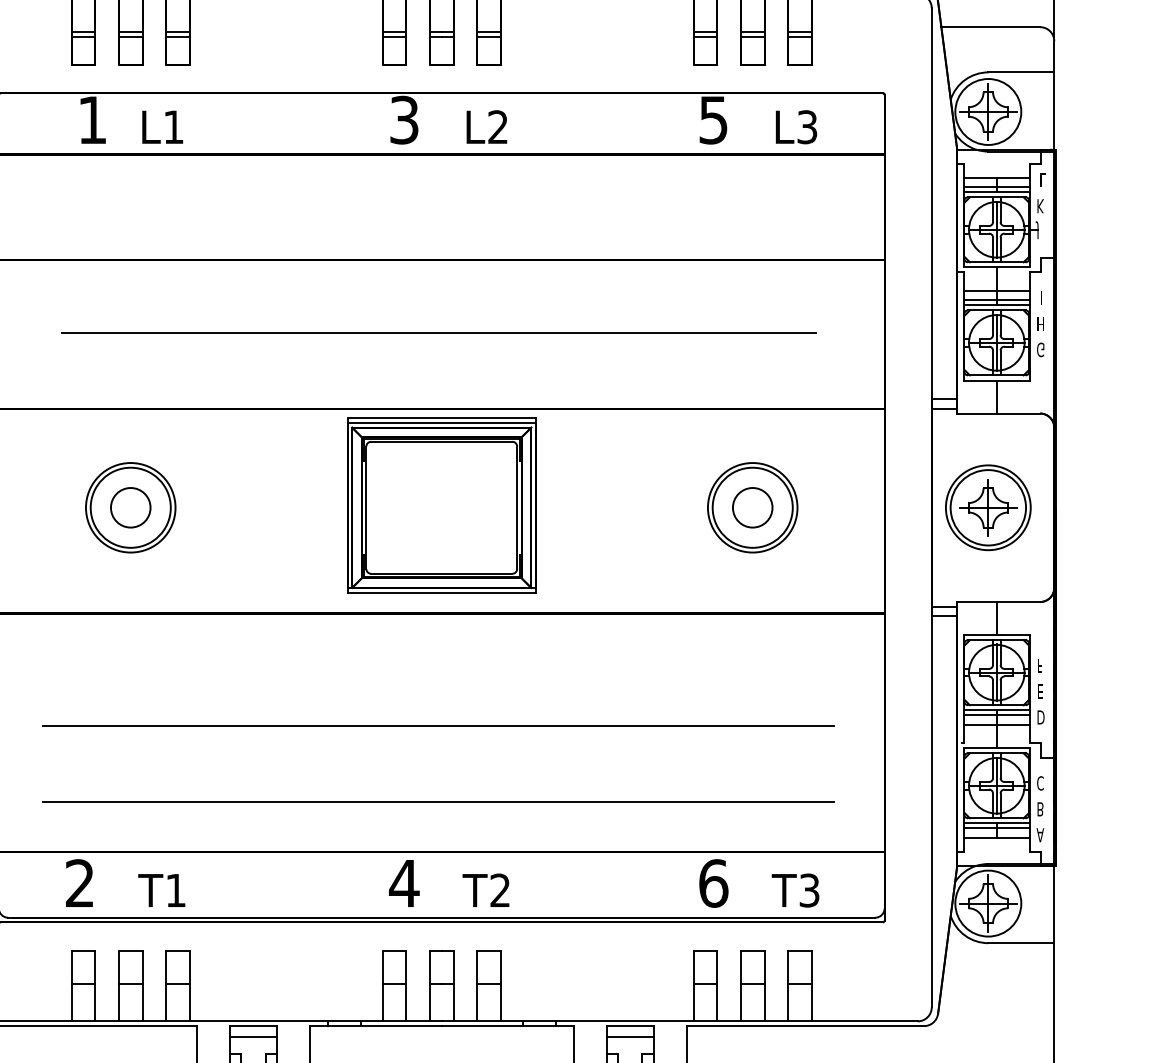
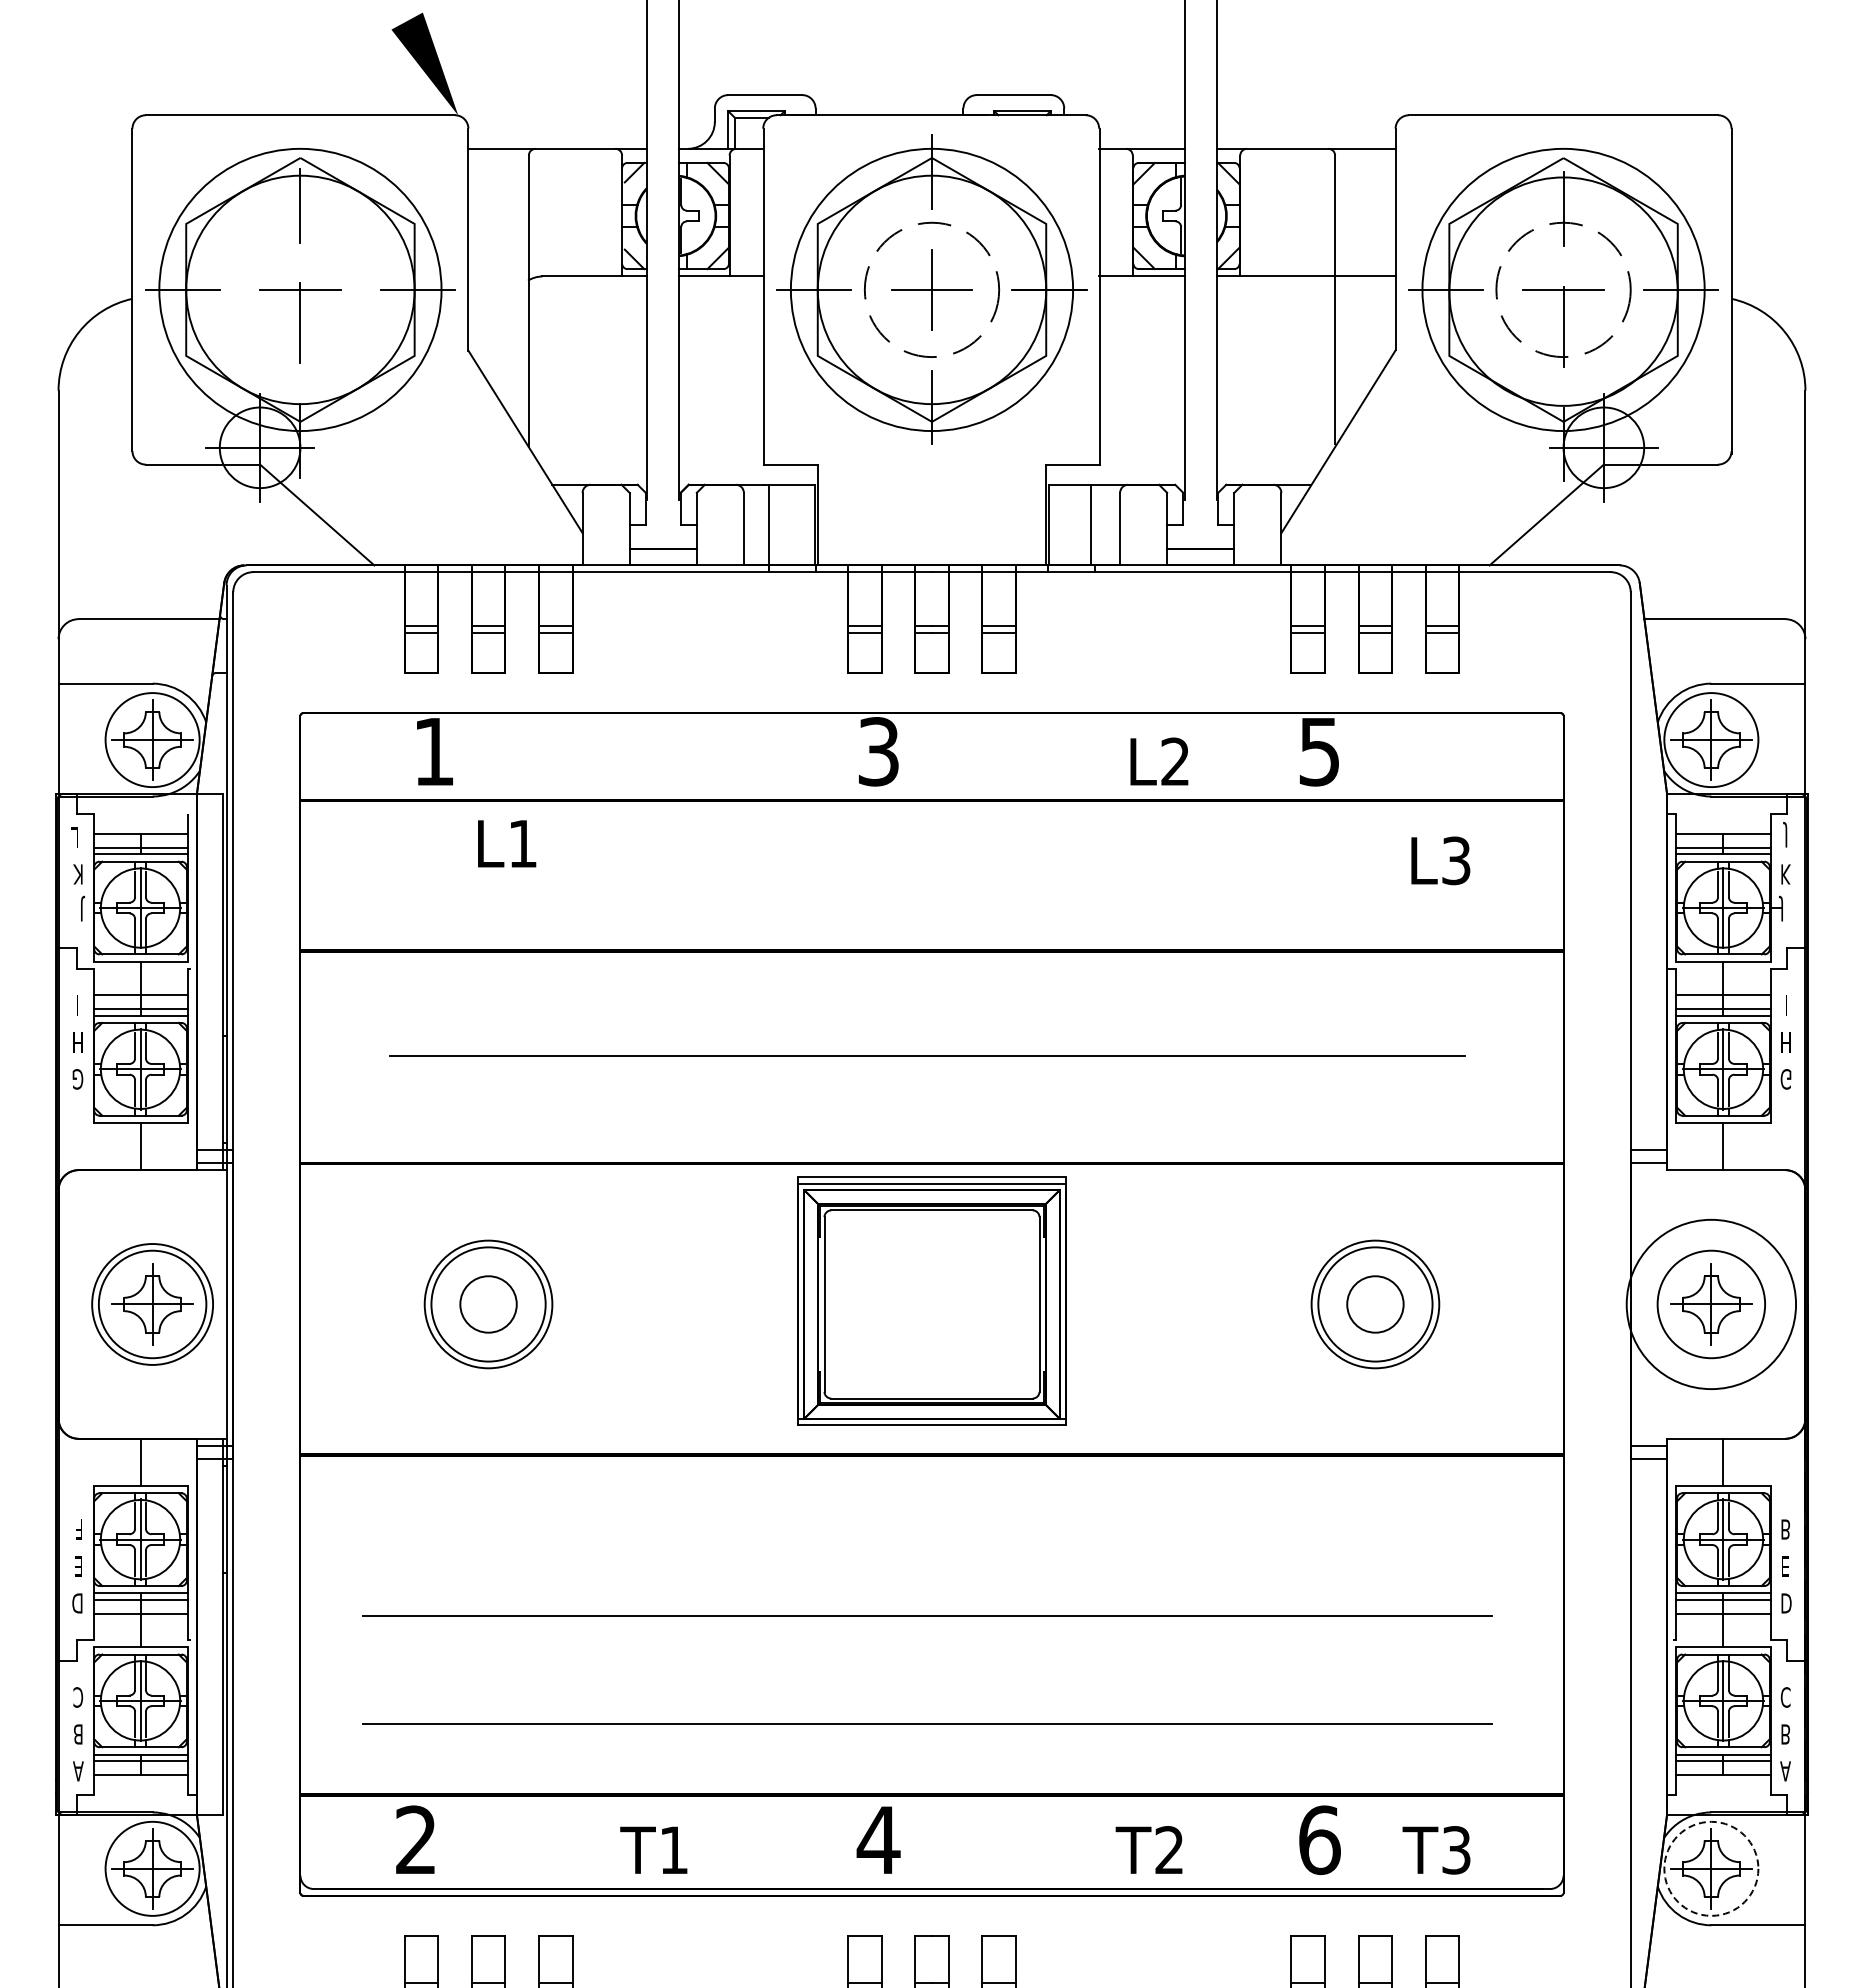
text: (162, 127) -> (507, 843), moved
text: (486, 127) -> (1159, 761), moved
text: (796, 127) -> (1440, 860), moved
text: (1041, 178) -> (1787, 834), L -> J
circle: (987, 507) -> (1710, 1304), size x1.4
text: (1040, 665) -> (1785, 1529), F -> B
text: (161, 890) -> (653, 1849), moved
text: (485, 890) -> (1148, 1849), moved
circle: (988, 903) -> (1711, 1868), solid -> dashed

